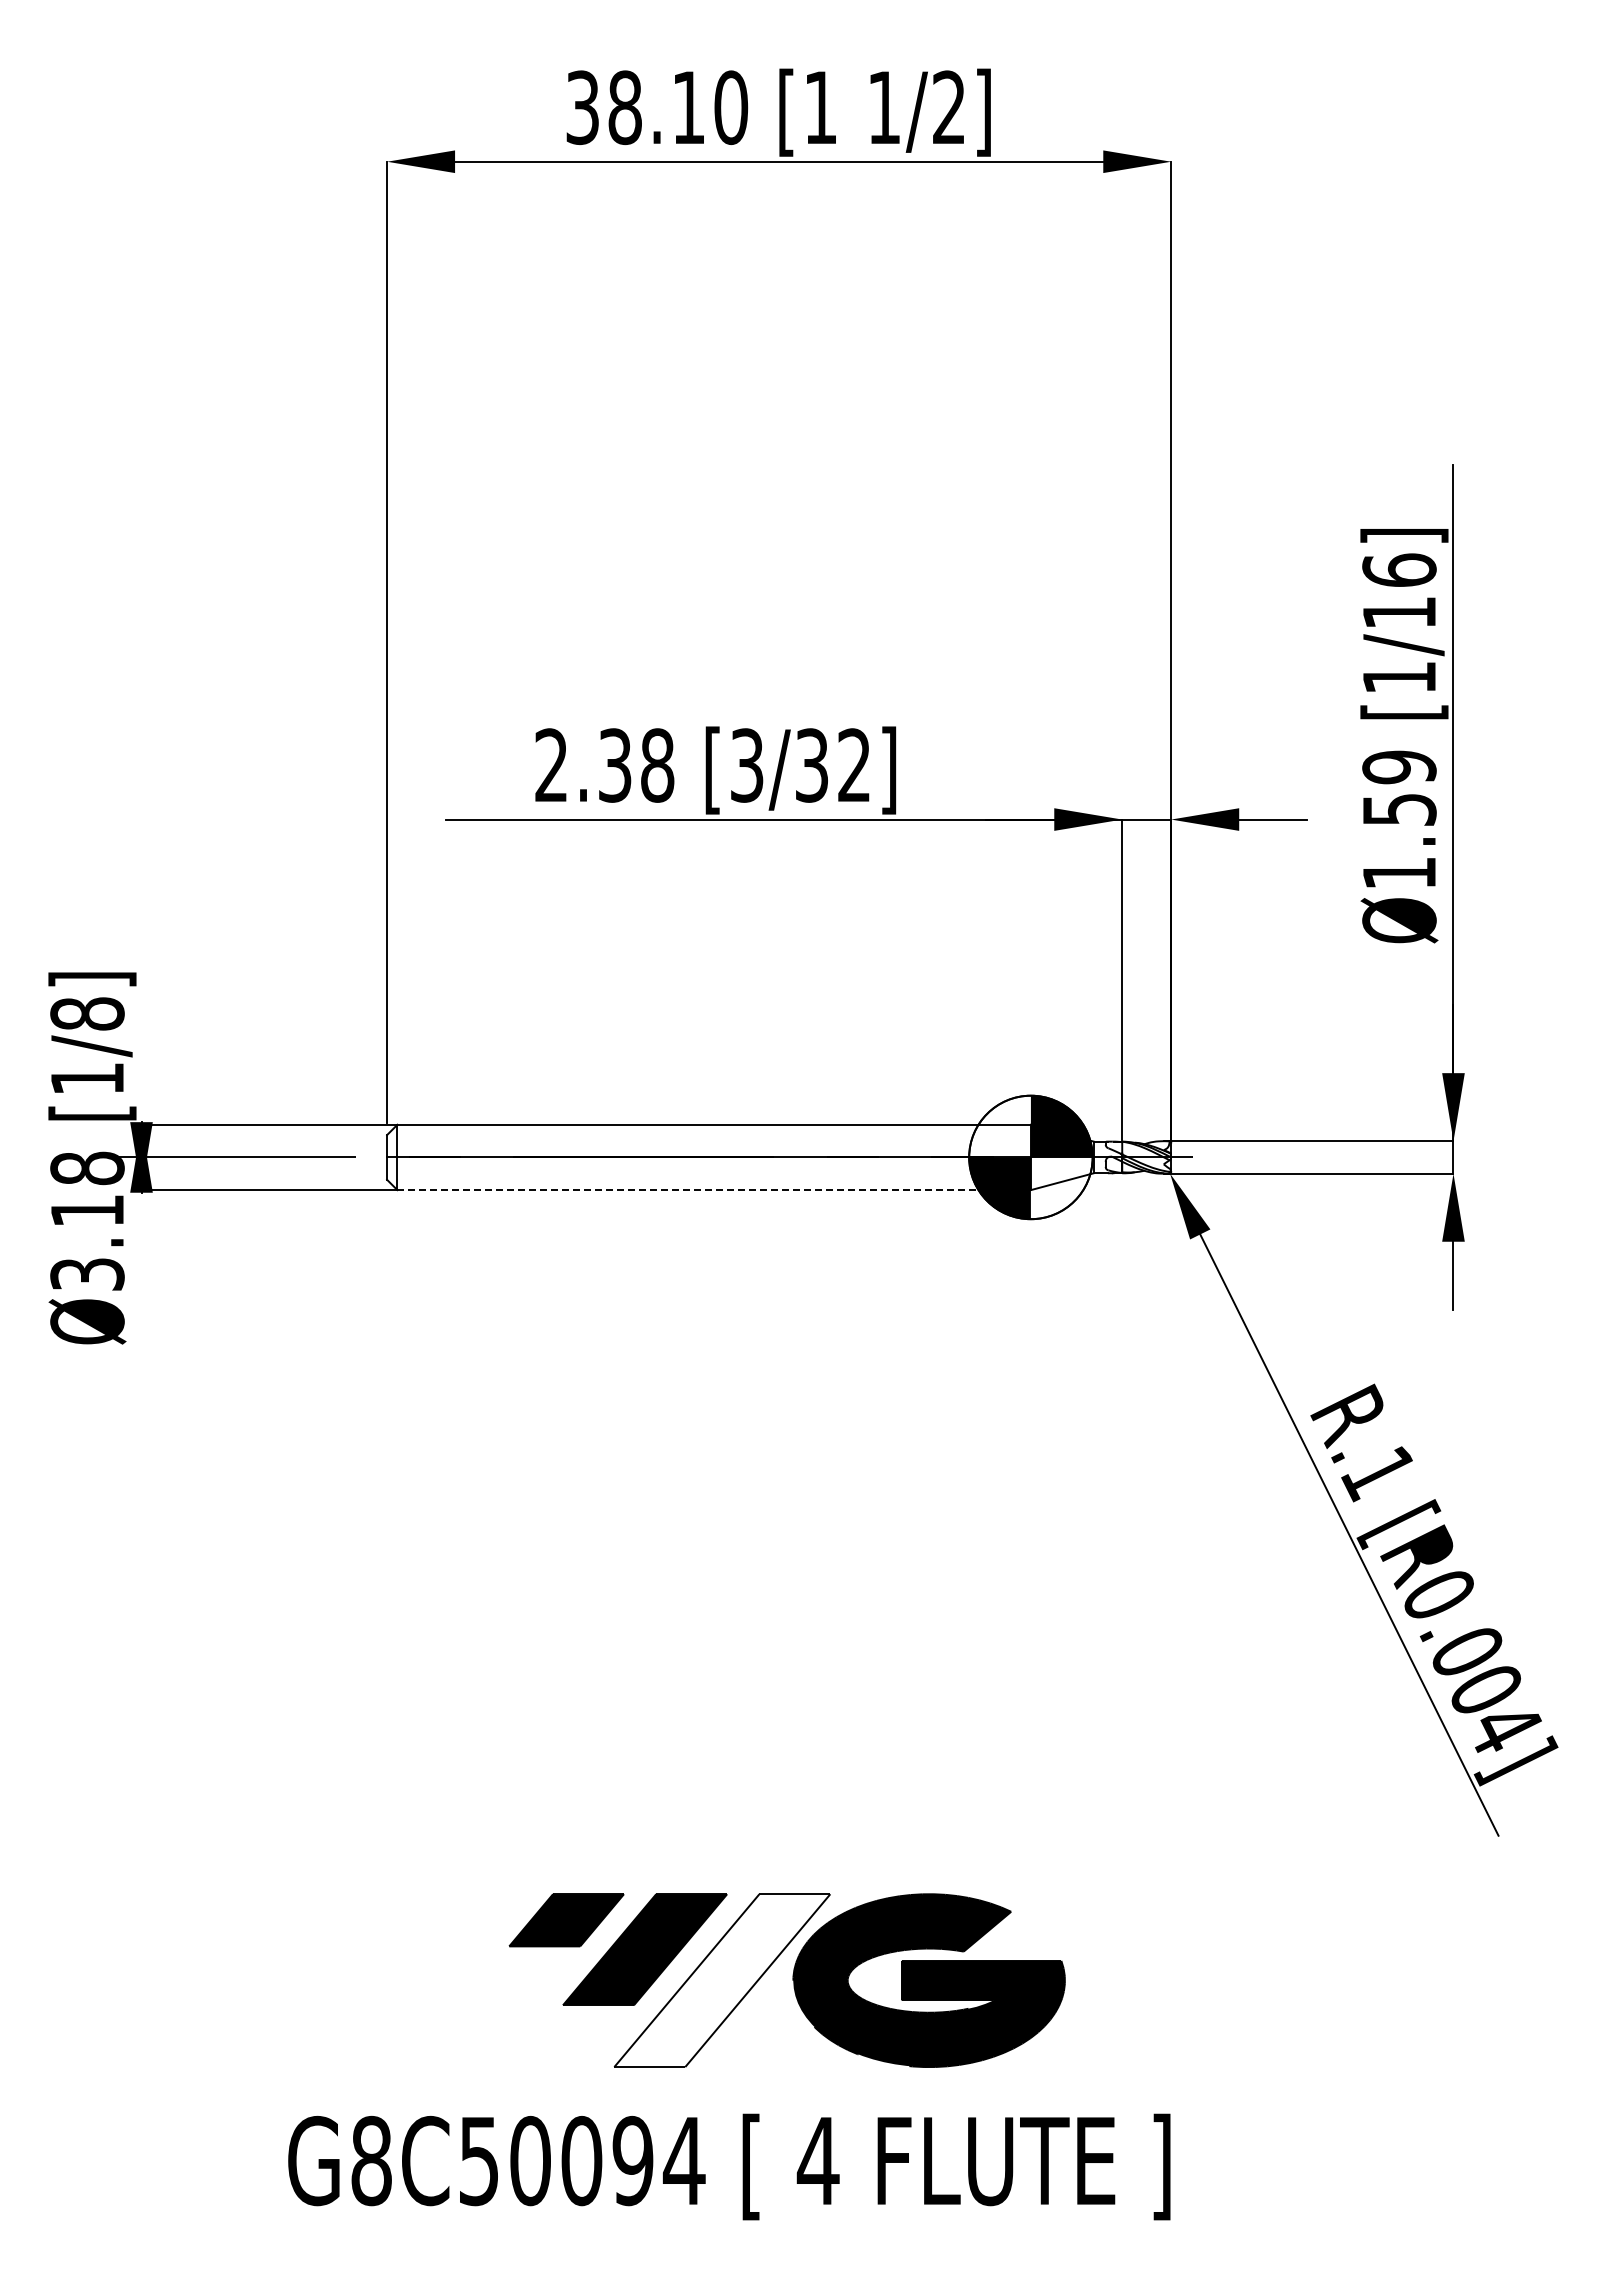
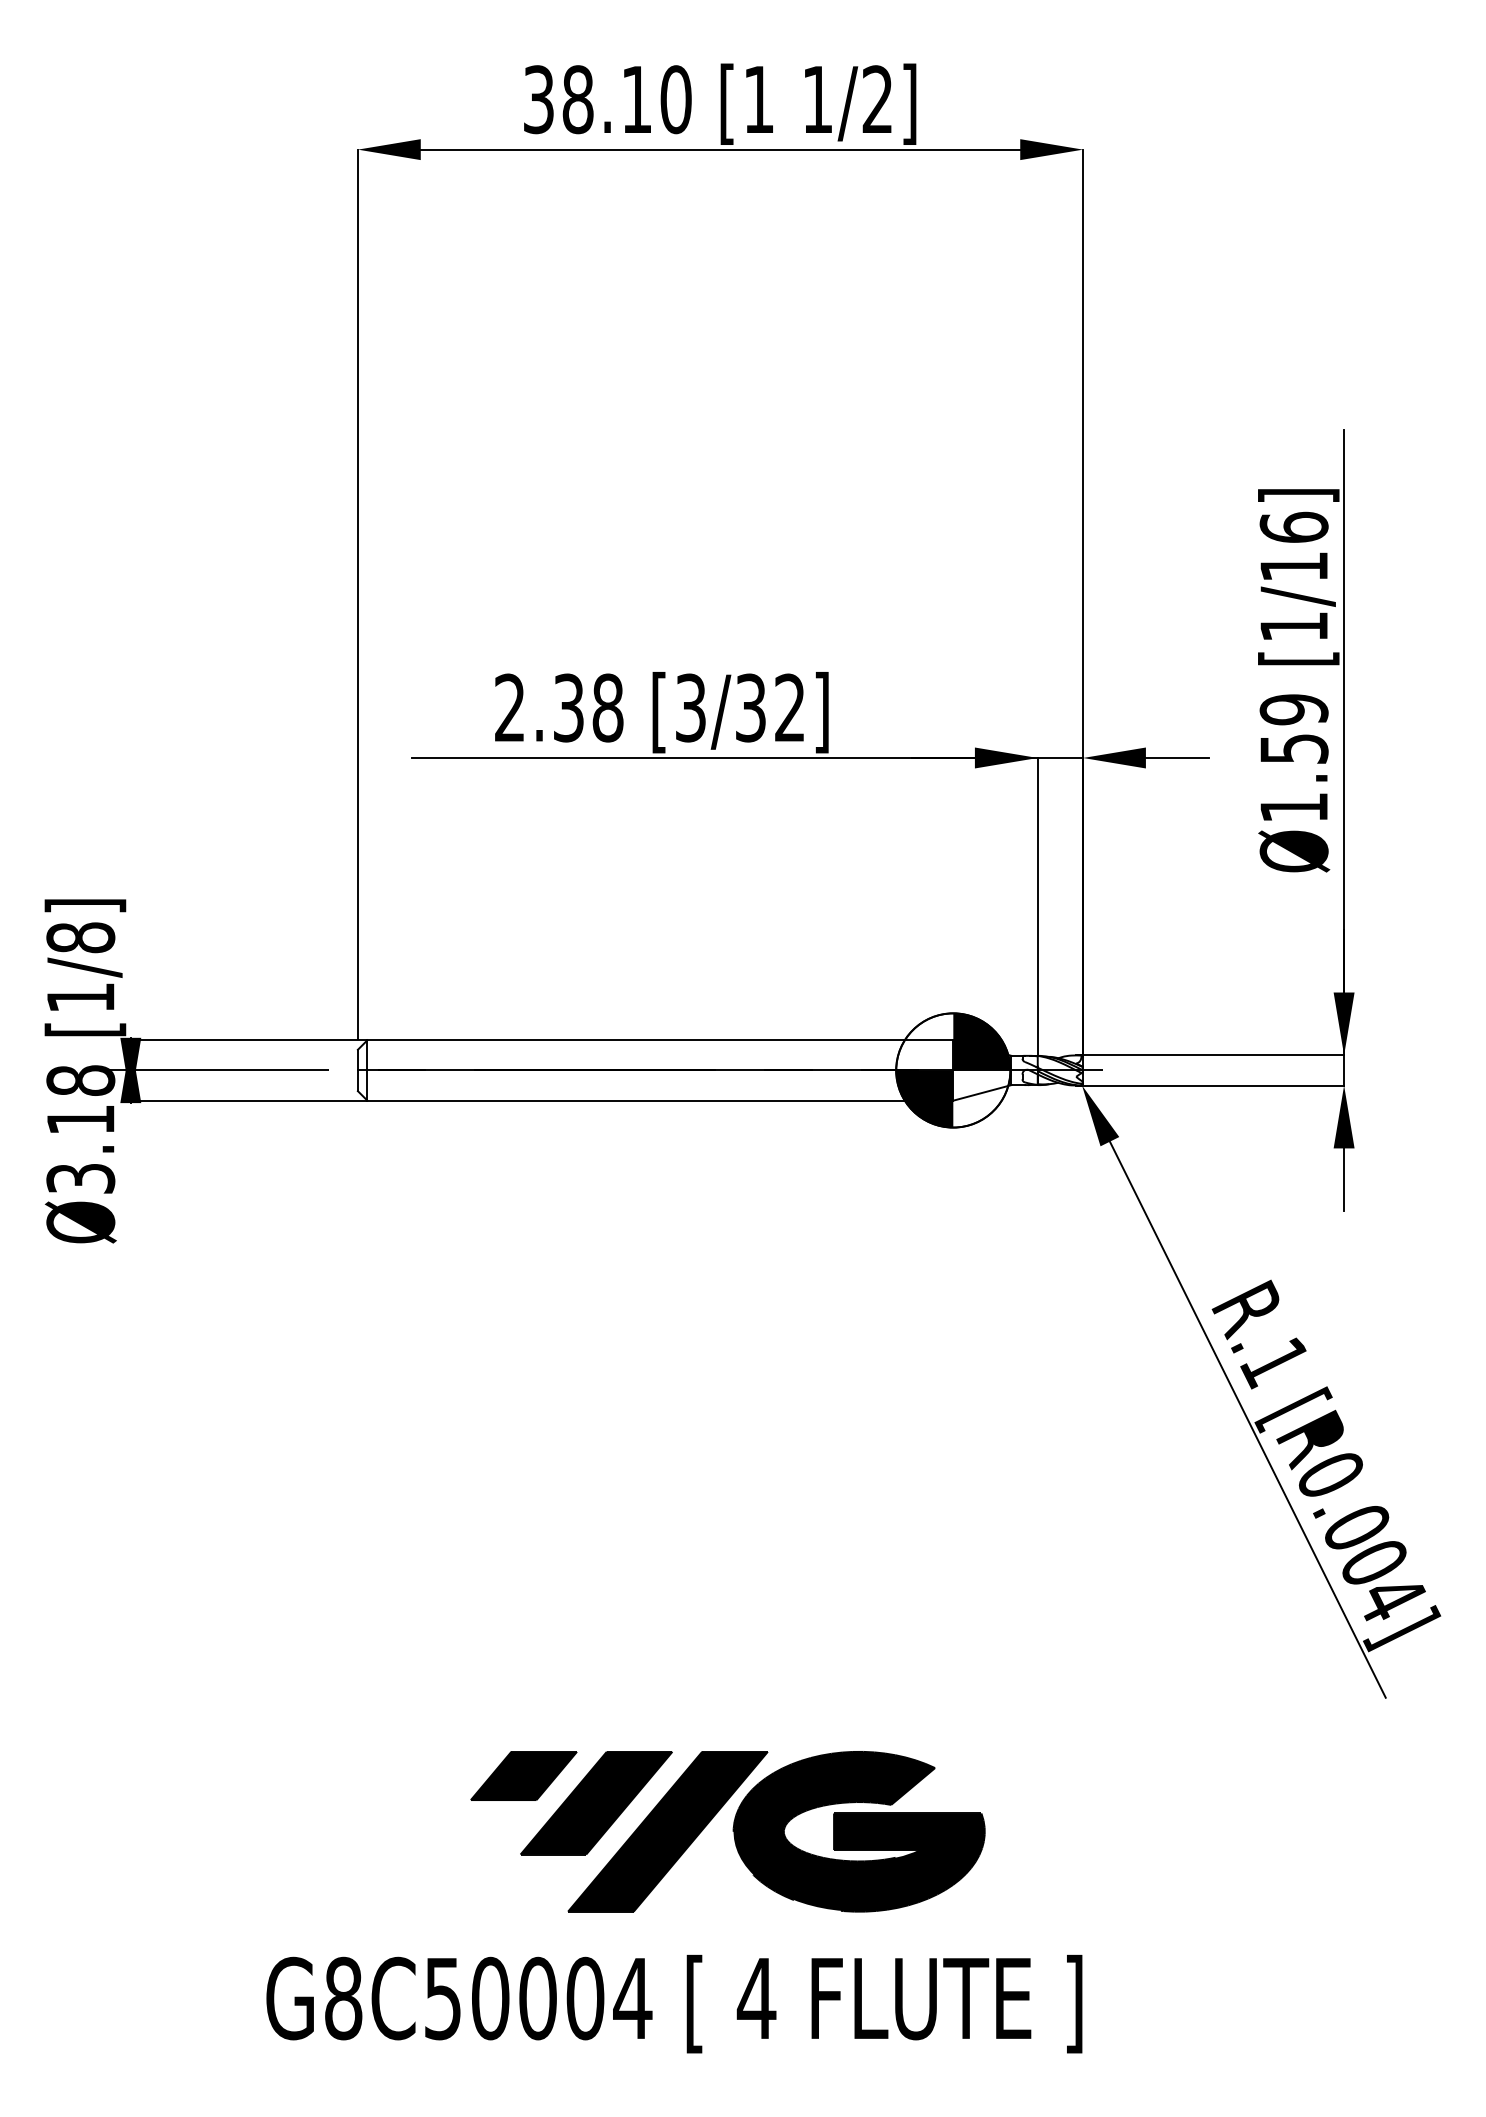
line: (714, 1190) -> (660, 1101), dashed -> solid
fill: (722, 1980) -> (668, 1831), added
text: (632, 2161) -> (584, 1999), G8C50094 -> G8C50004

